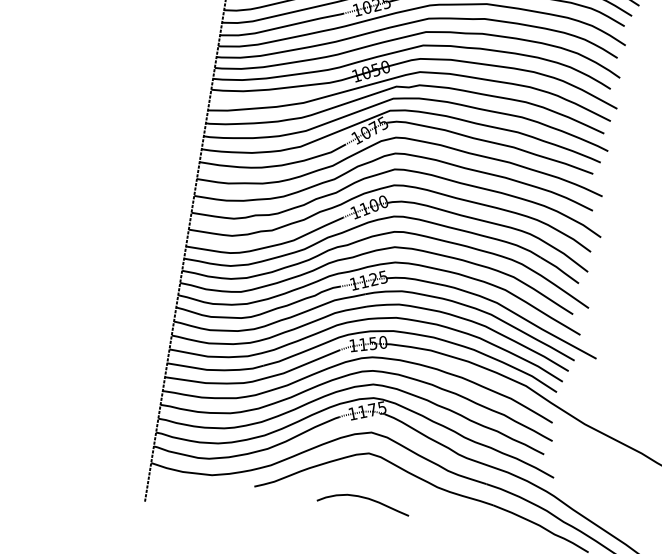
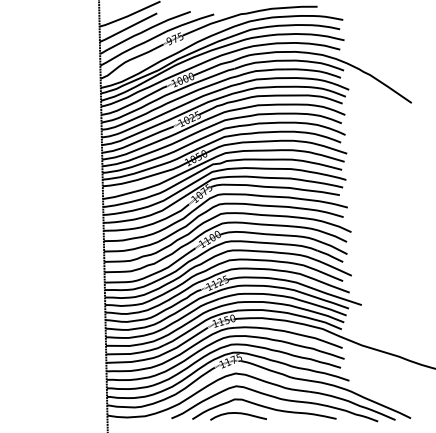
curve: (408, 496) -> (264, 407), added

